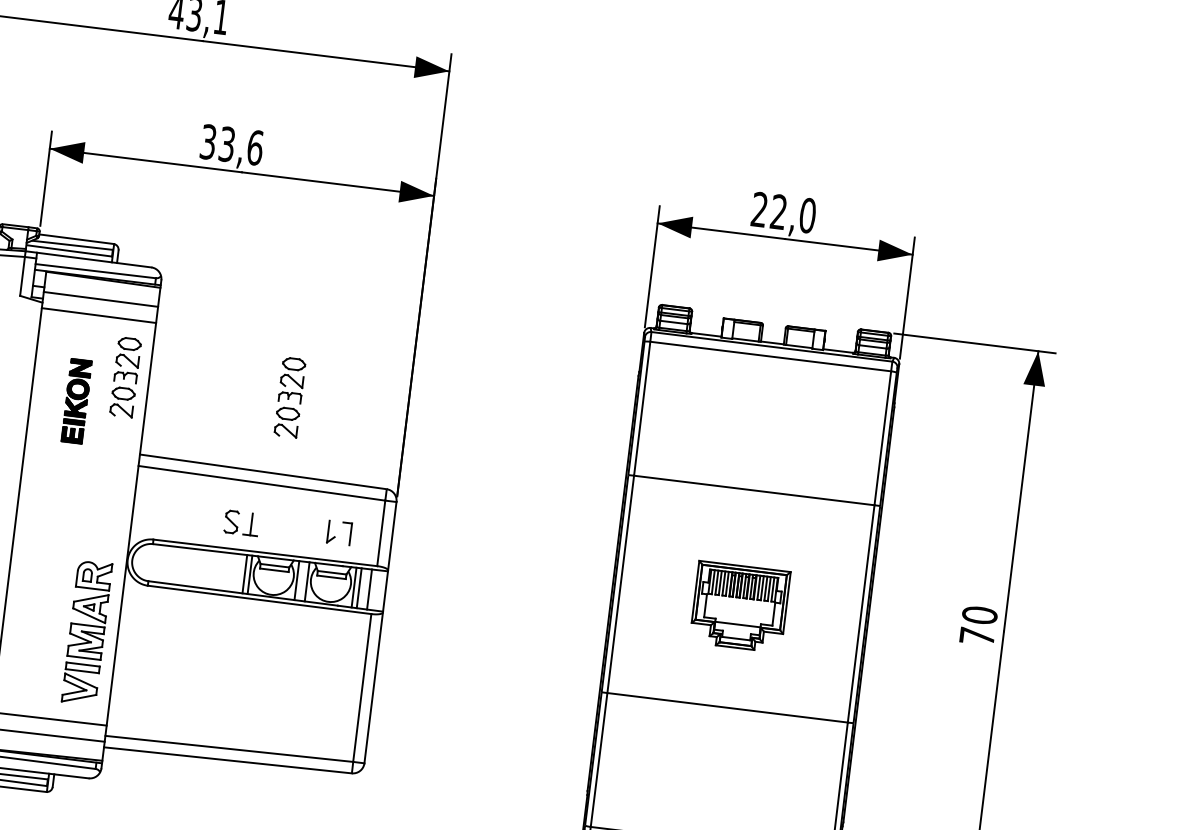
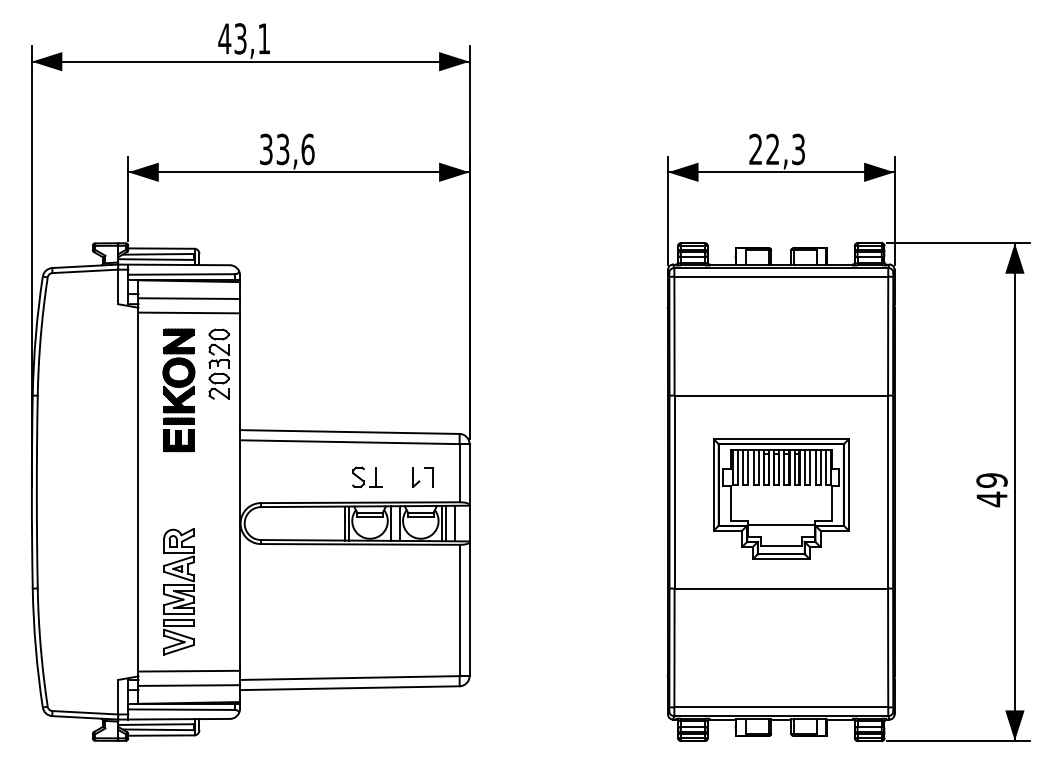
text: (807, 215) -> (798, 149), 22,0 -> 22,3
part: (289, 396) -> (364, 363), removed
part: (76, 401) -> (178, 390), size x1.67
part: (241, 523) -> (367, 477), moved
part: (740, 606) -> (781, 498), size x1.67
text: (977, 626) -> (991, 490), 70 -> 49
part: (86, 632) -> (178, 591), moved

